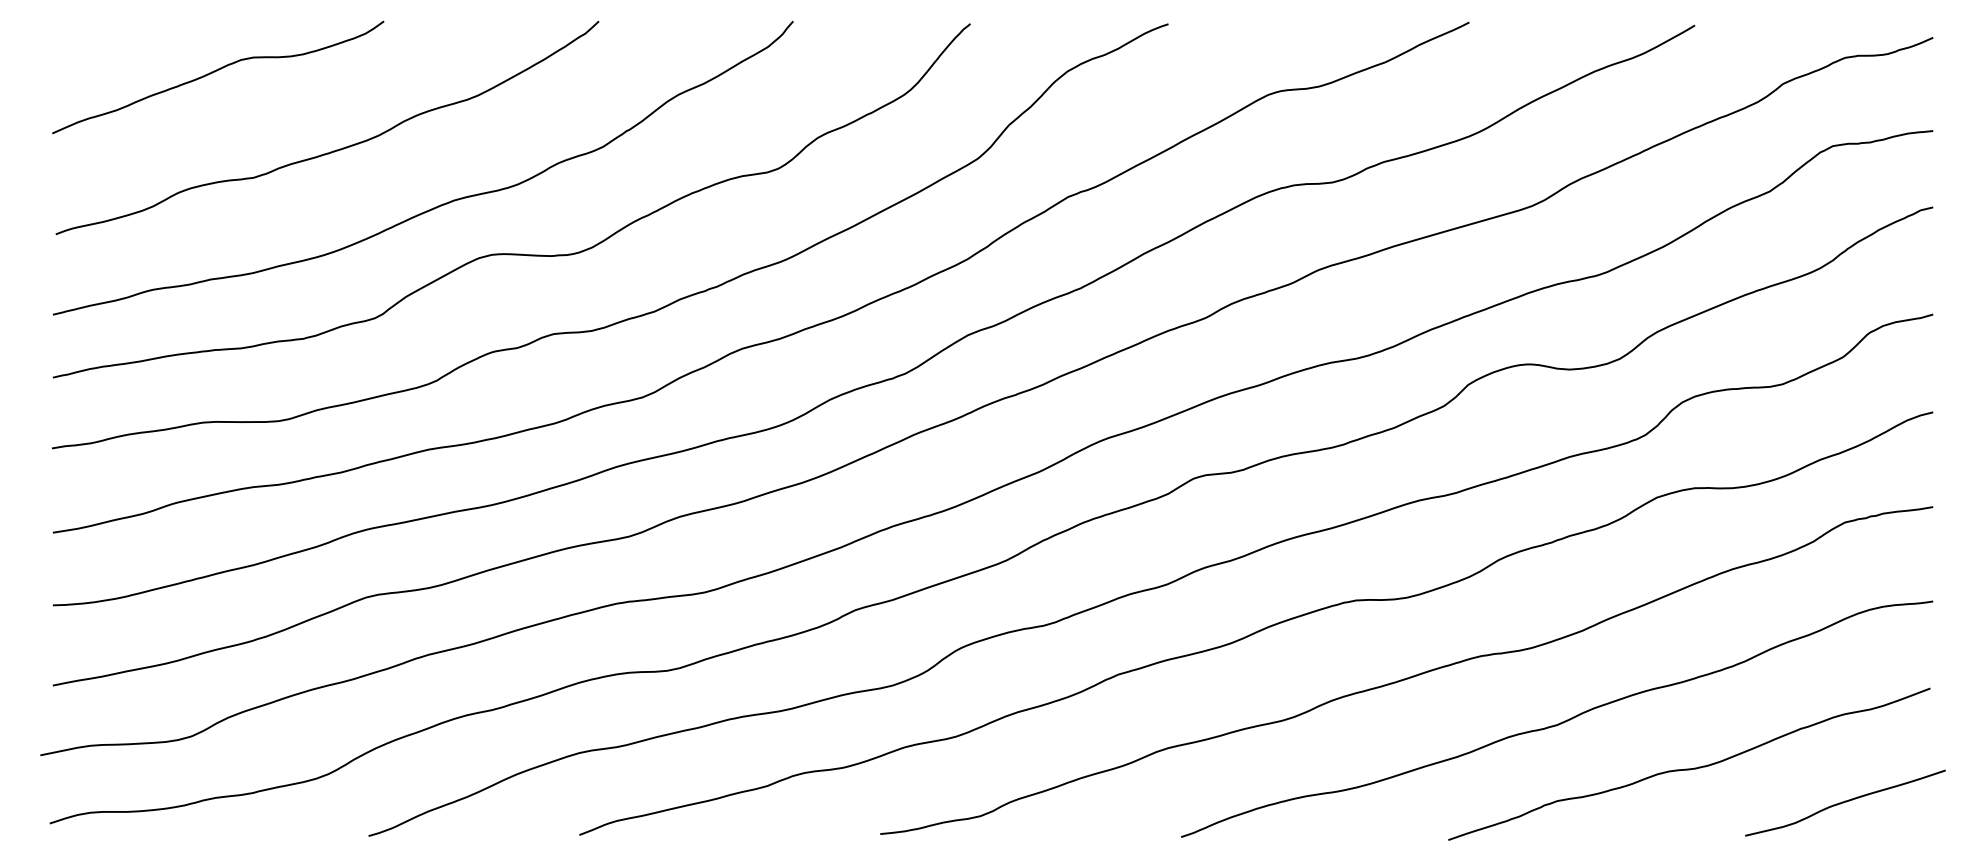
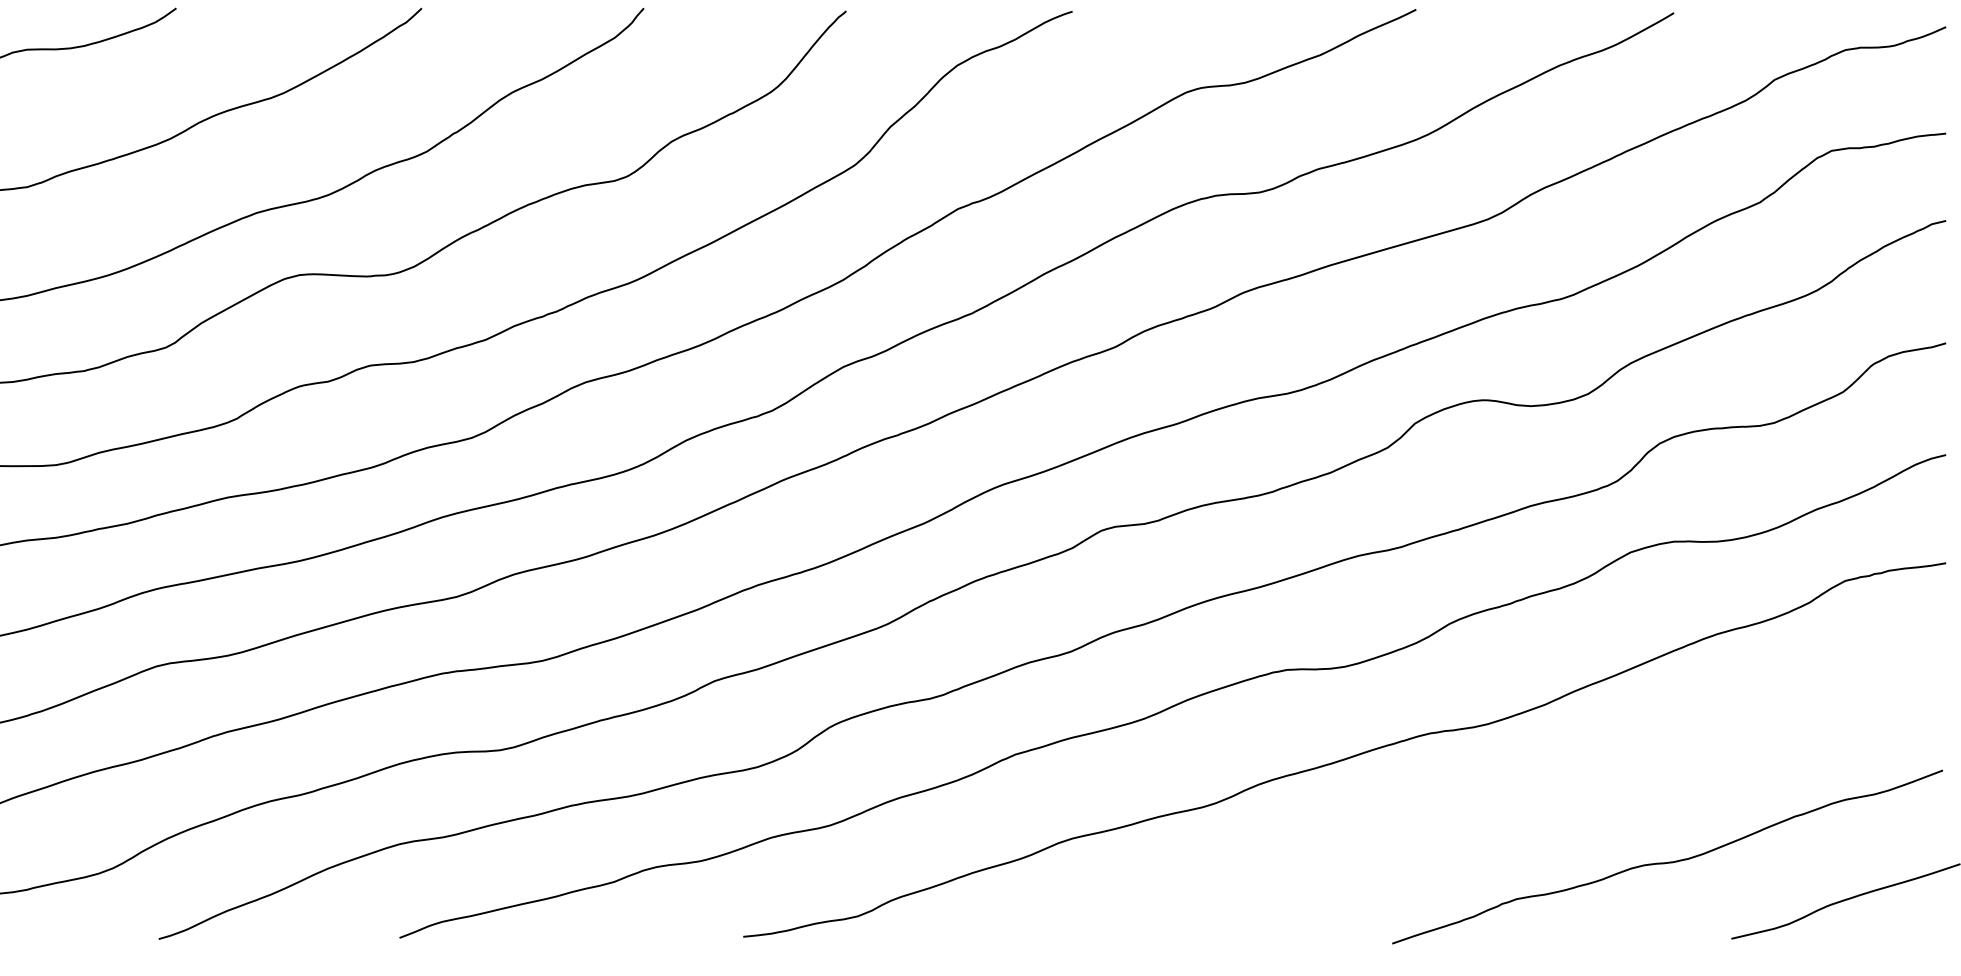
curve: (1560, 722) -> (1520, 809), removed

